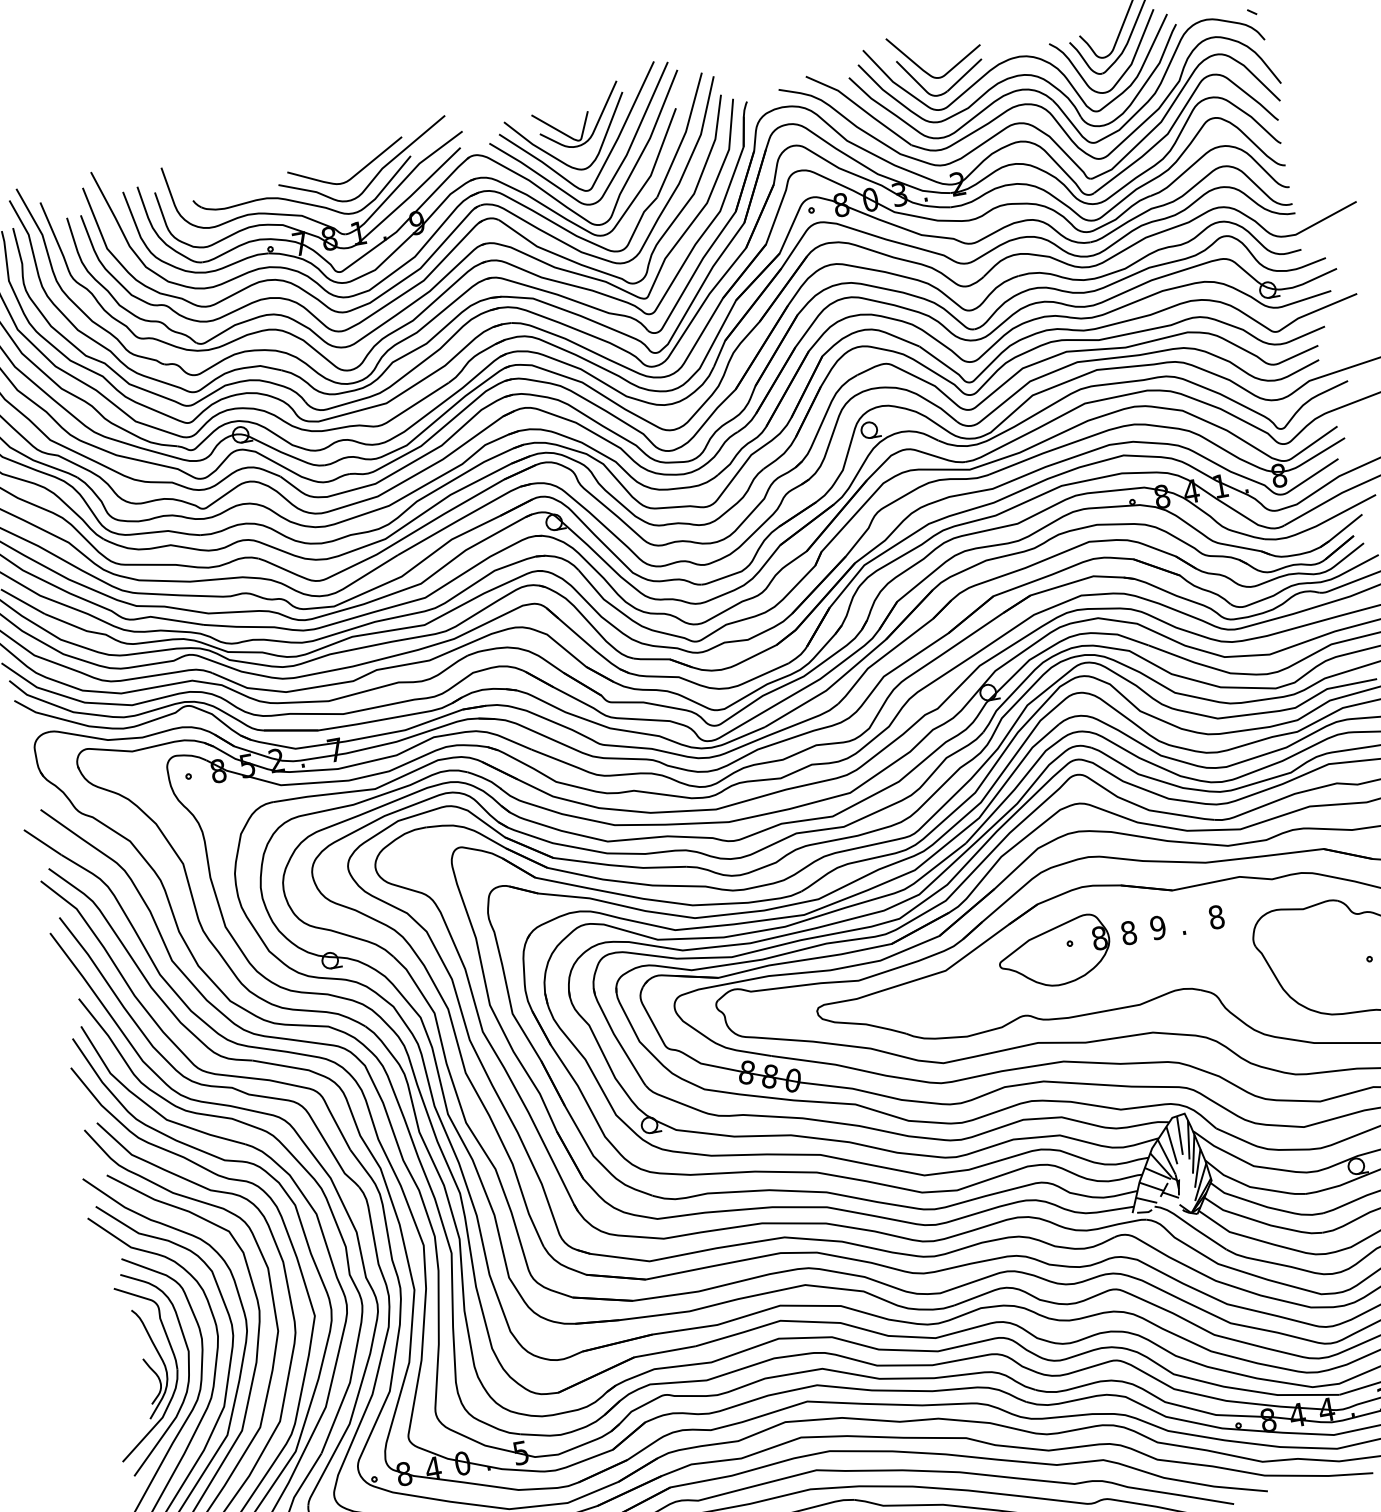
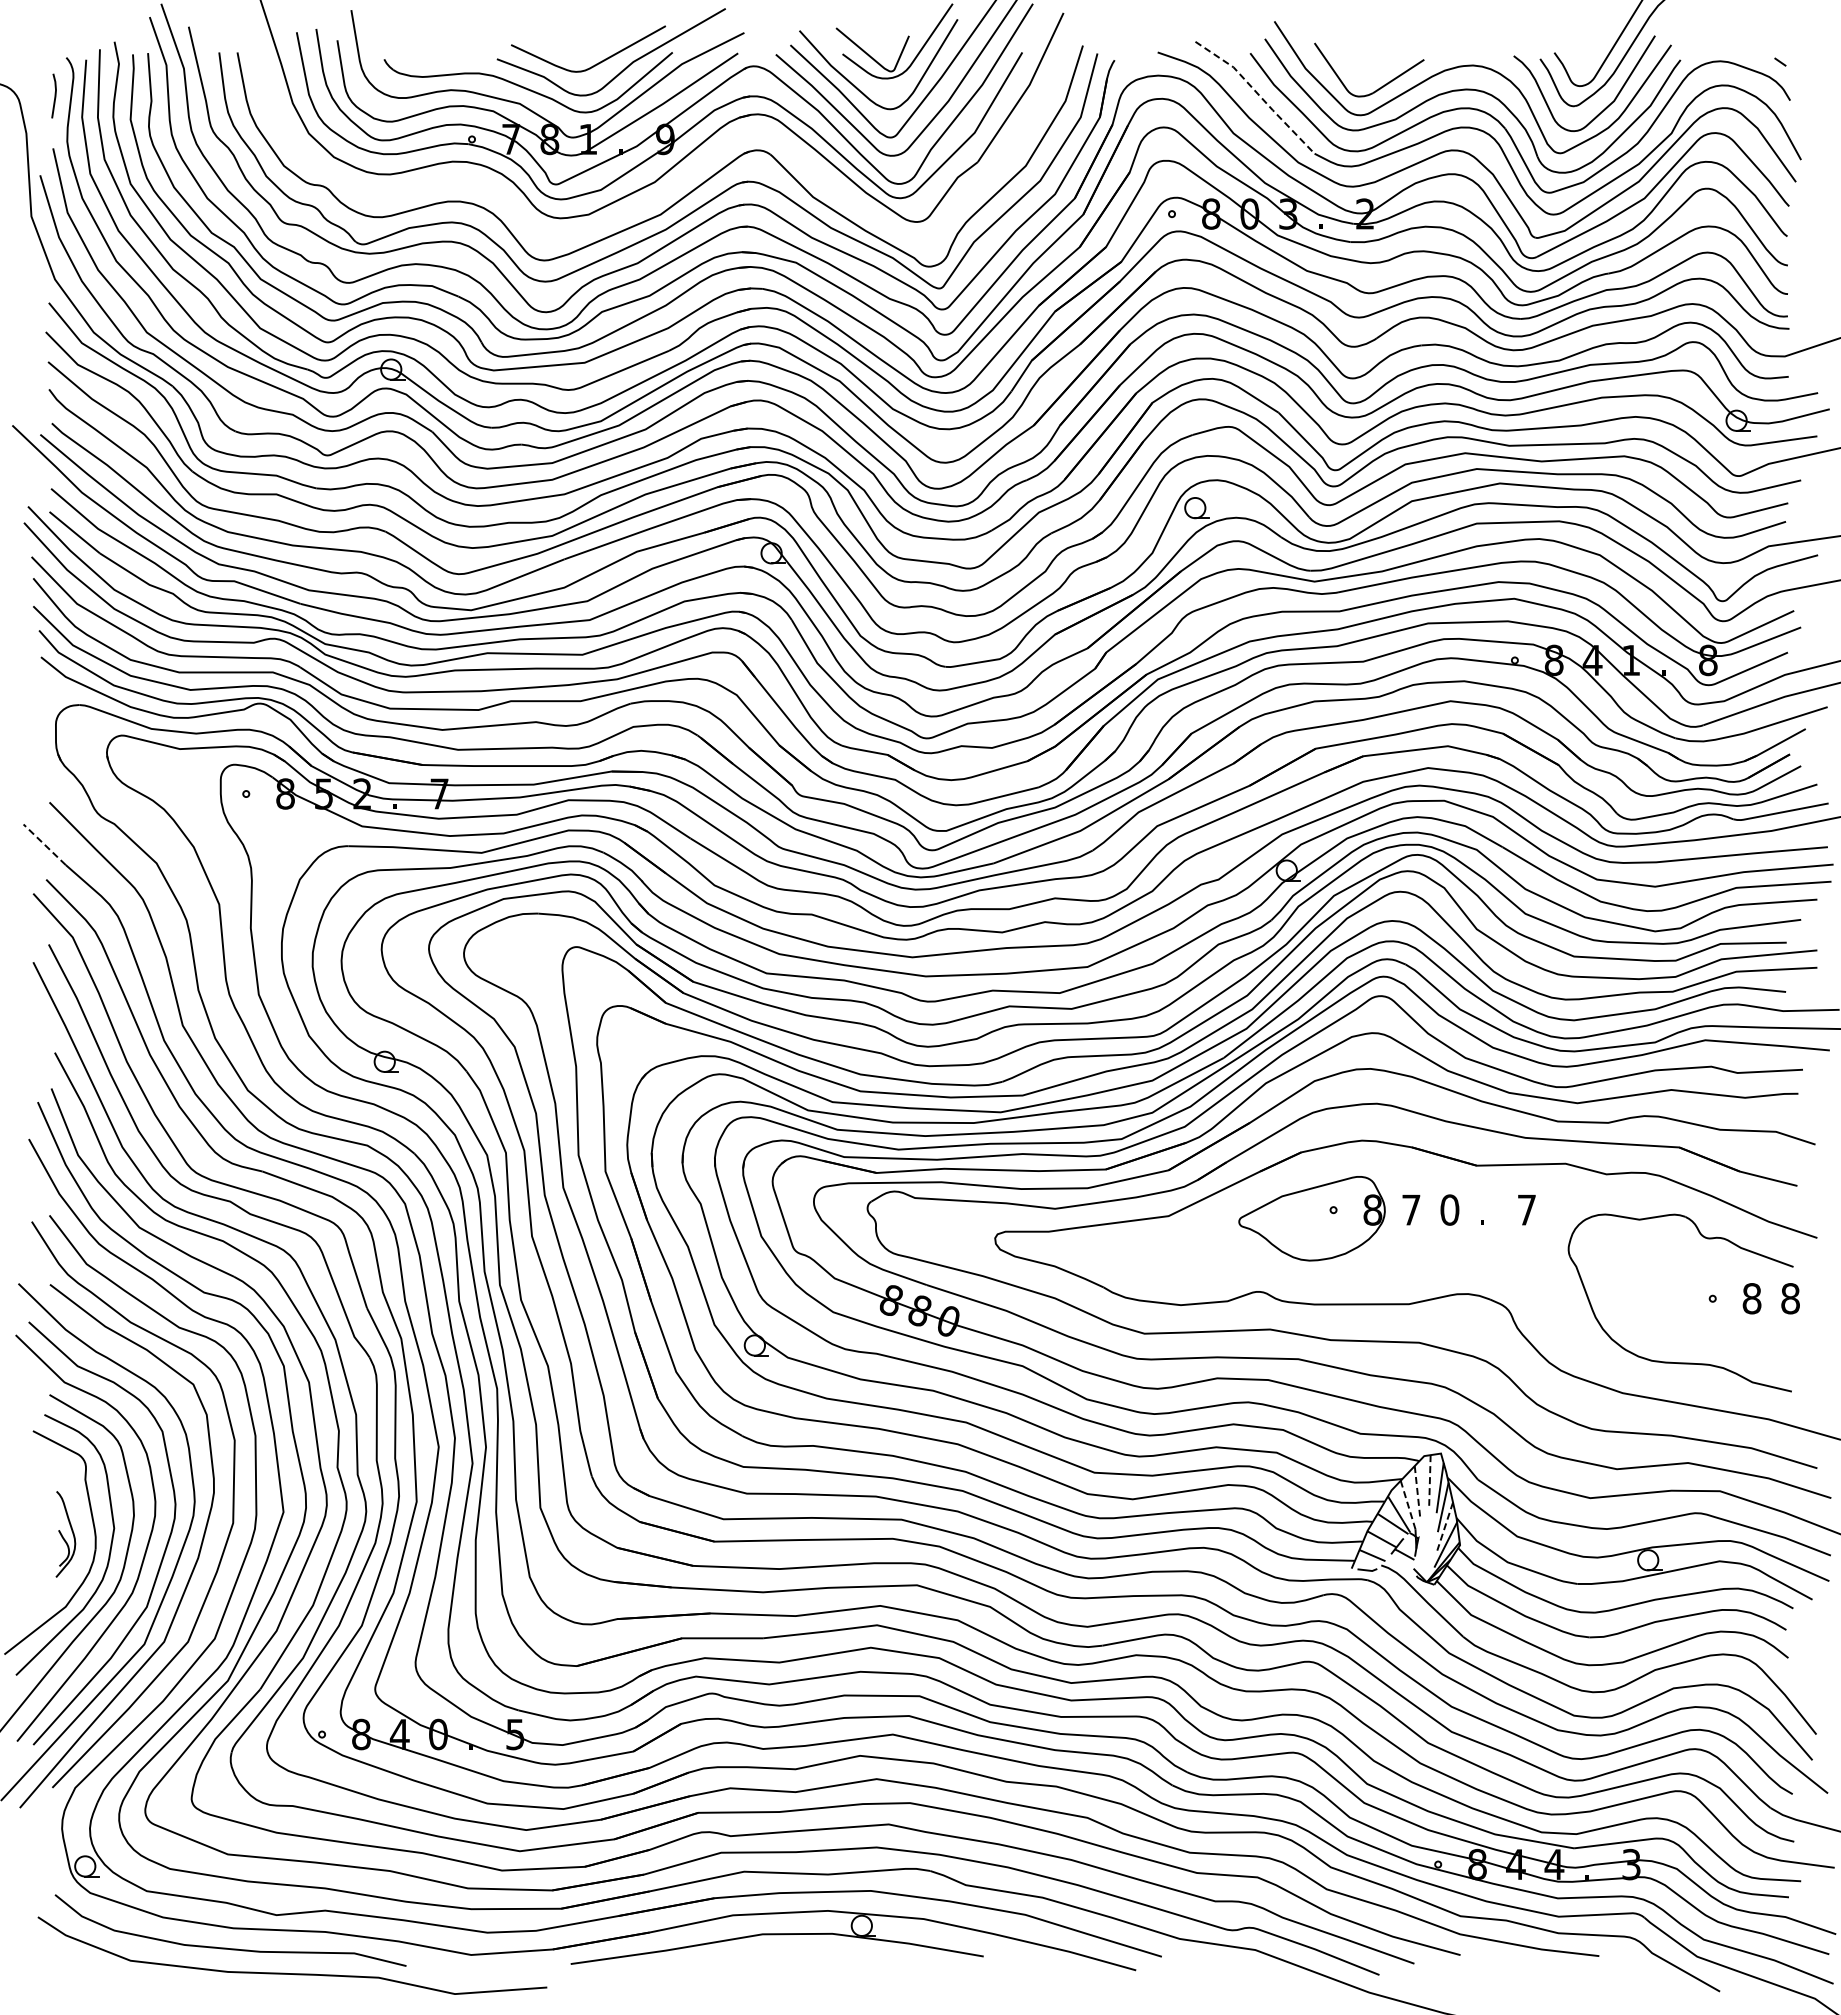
curve: (922, 68) -> (1346, 58), removed
line: (860, 107) -> (1258, 94), solid -> dashed
part: (444, 239) -> (696, 167), removed
line: (42, 842) -> (44, 844), solid -> dashed
text: (1216, 916) -> (1526, 1209), 8 -> 7
text: (1157, 927) -> (1449, 1209), 9 -> 0
text: (1128, 932) -> (1411, 1209), 8 -> 7
line: (1179, 1135) -> (1429, 1480), solid -> dashed
line: (1171, 1145) -> (1417, 1491), solid -> dashed
line: (1167, 1157) -> (1408, 1505), solid -> dashed
line: (1198, 1169) -> (1445, 1527), solid -> dashed
part: (152, 1362) -> (65, 1534), size x0.6

